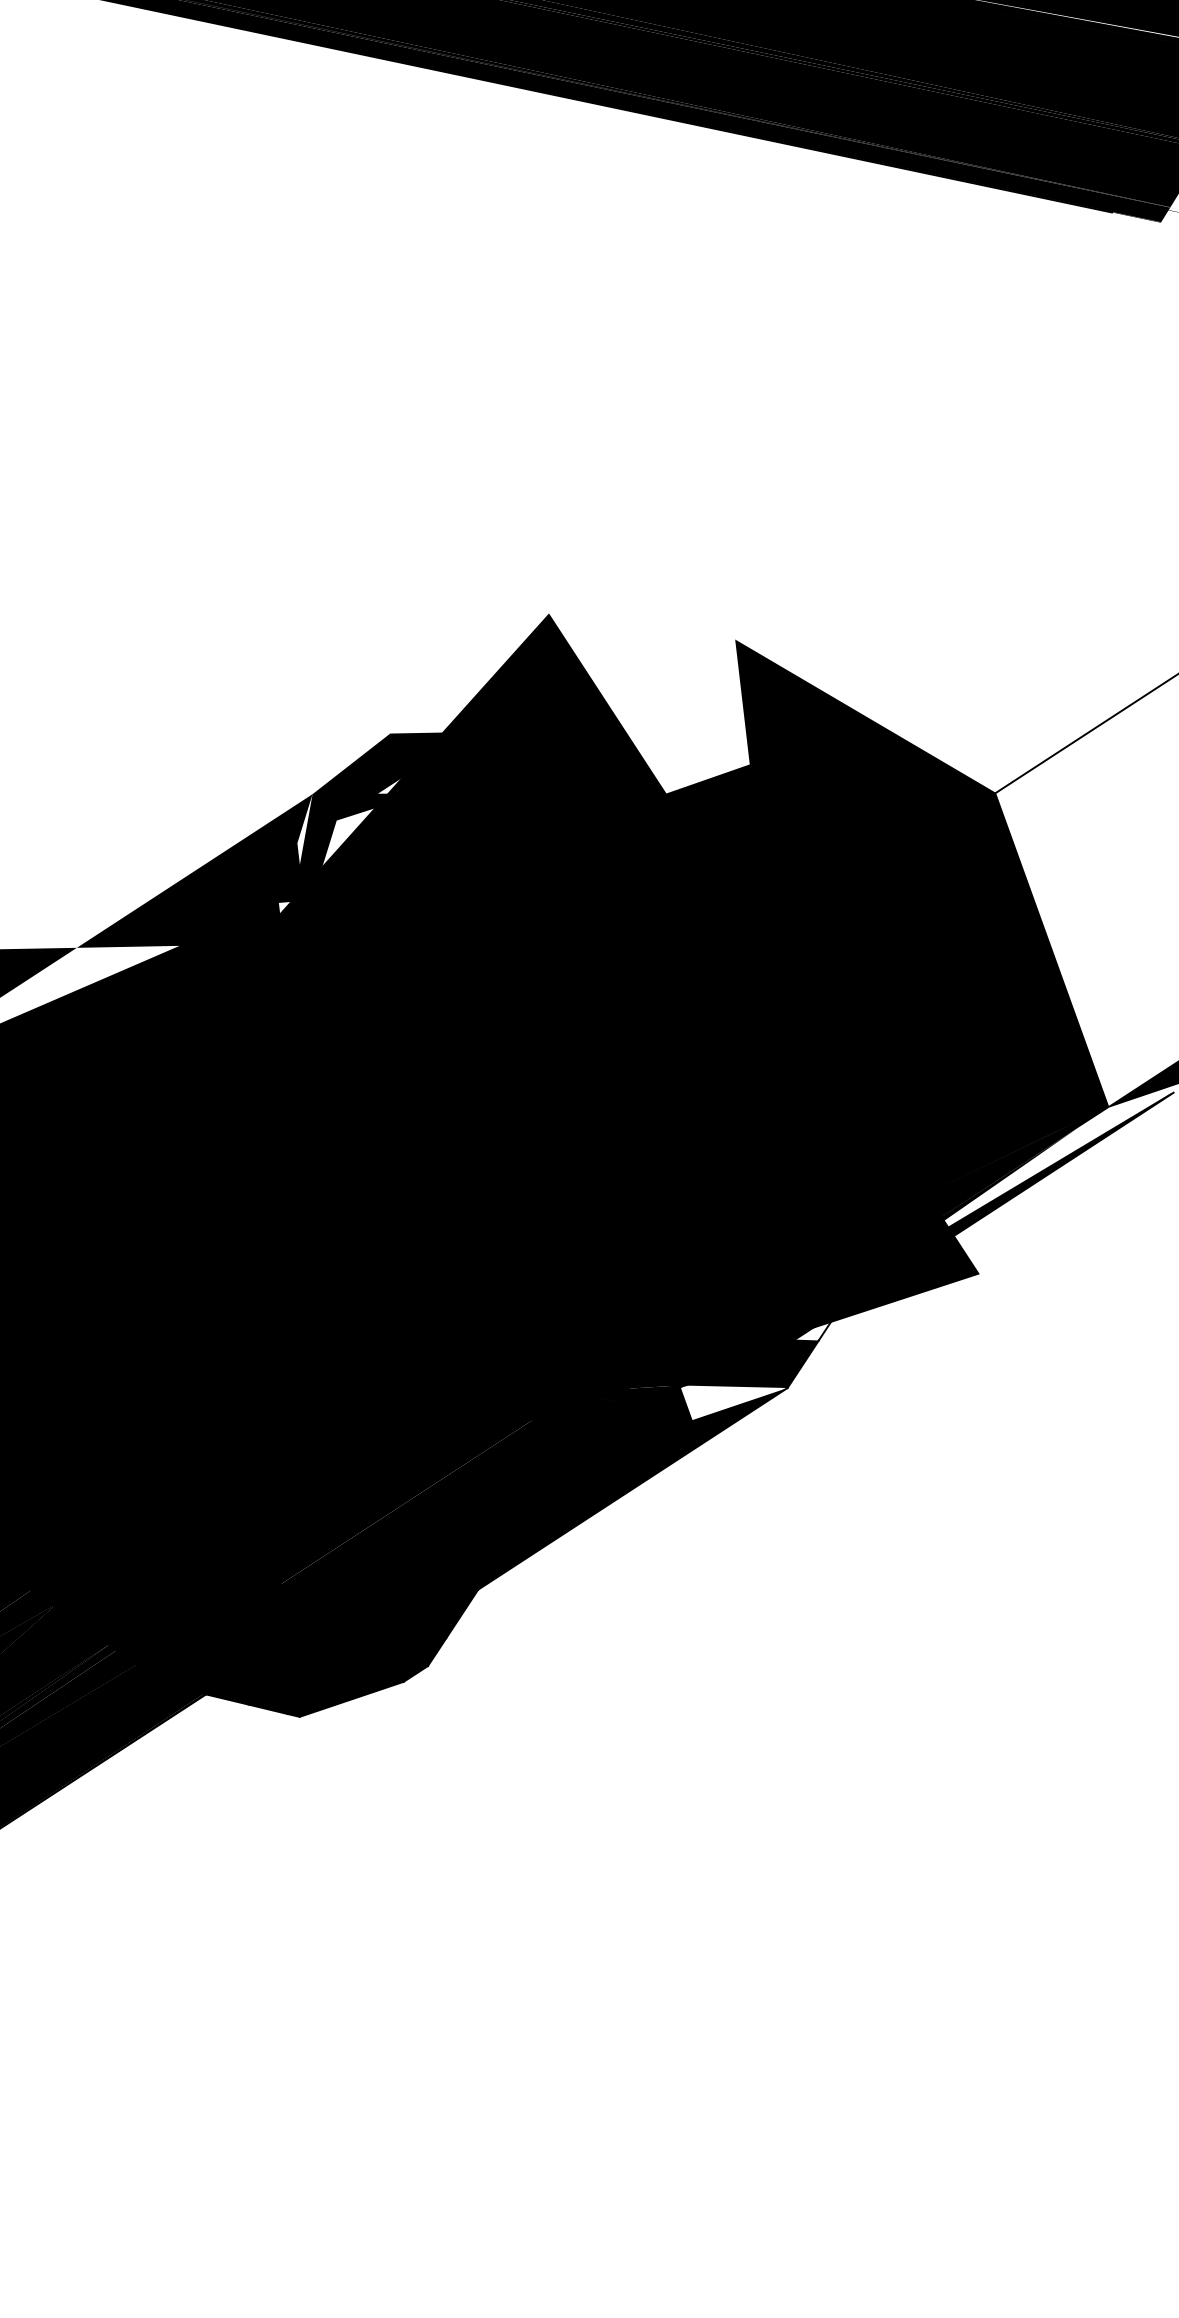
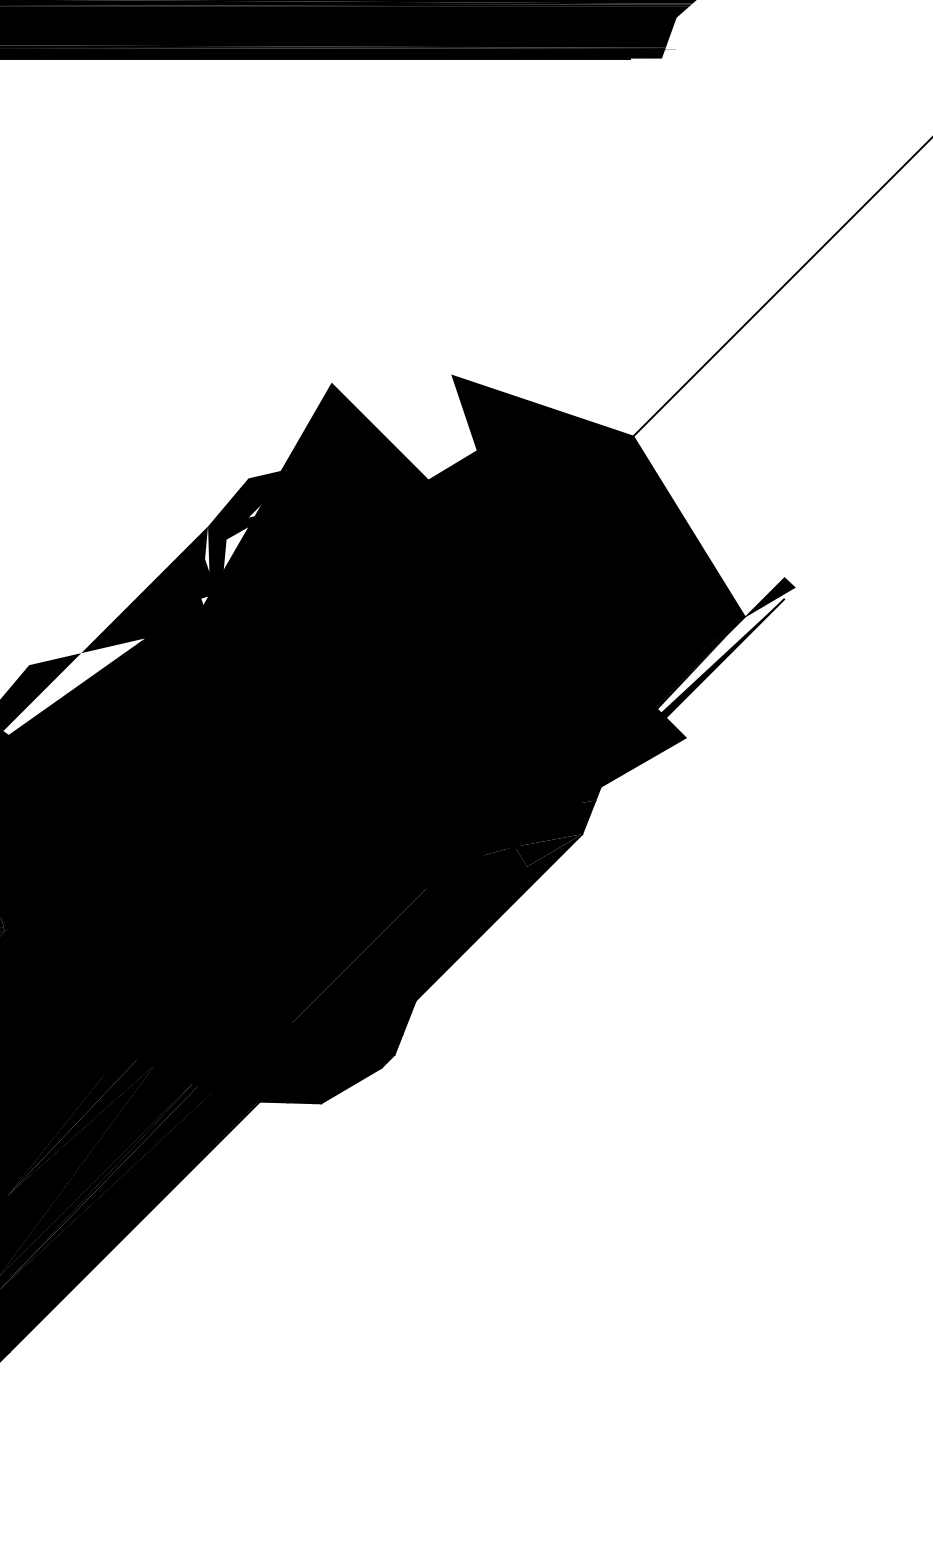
fill: (815, 1325) -> (591, 791), added
fill: (730, 1402) -> (548, 850), added

